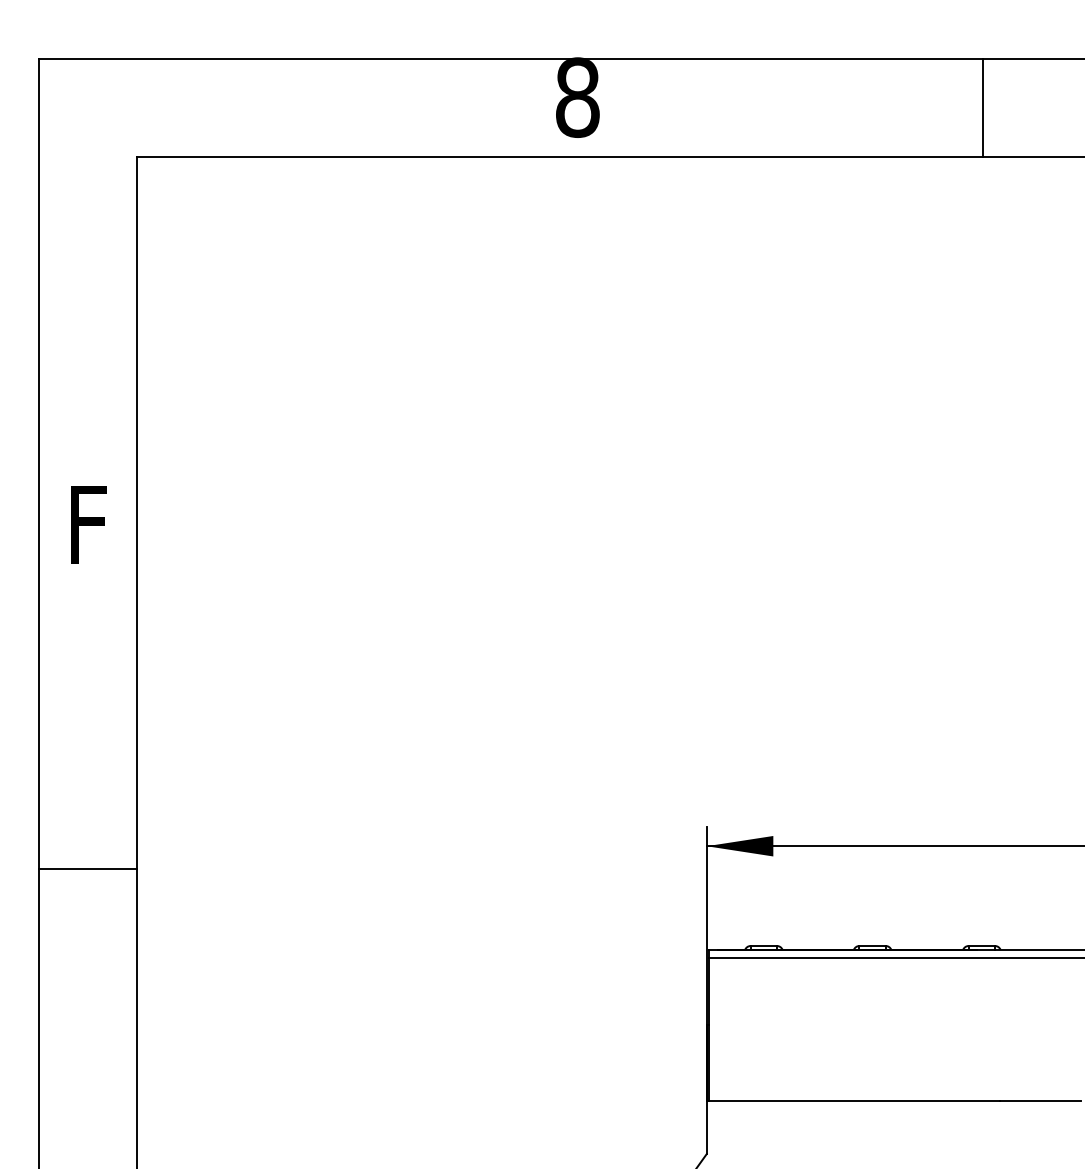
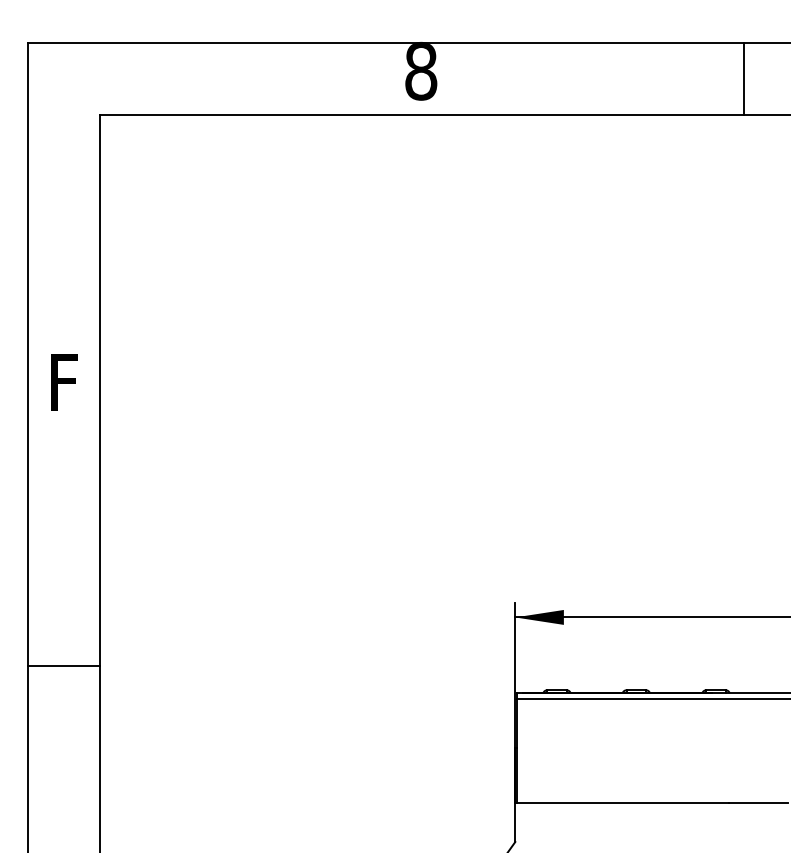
line: (983, 107) -> (744, 78), moved
line: (87, 868) -> (63, 665), moved

